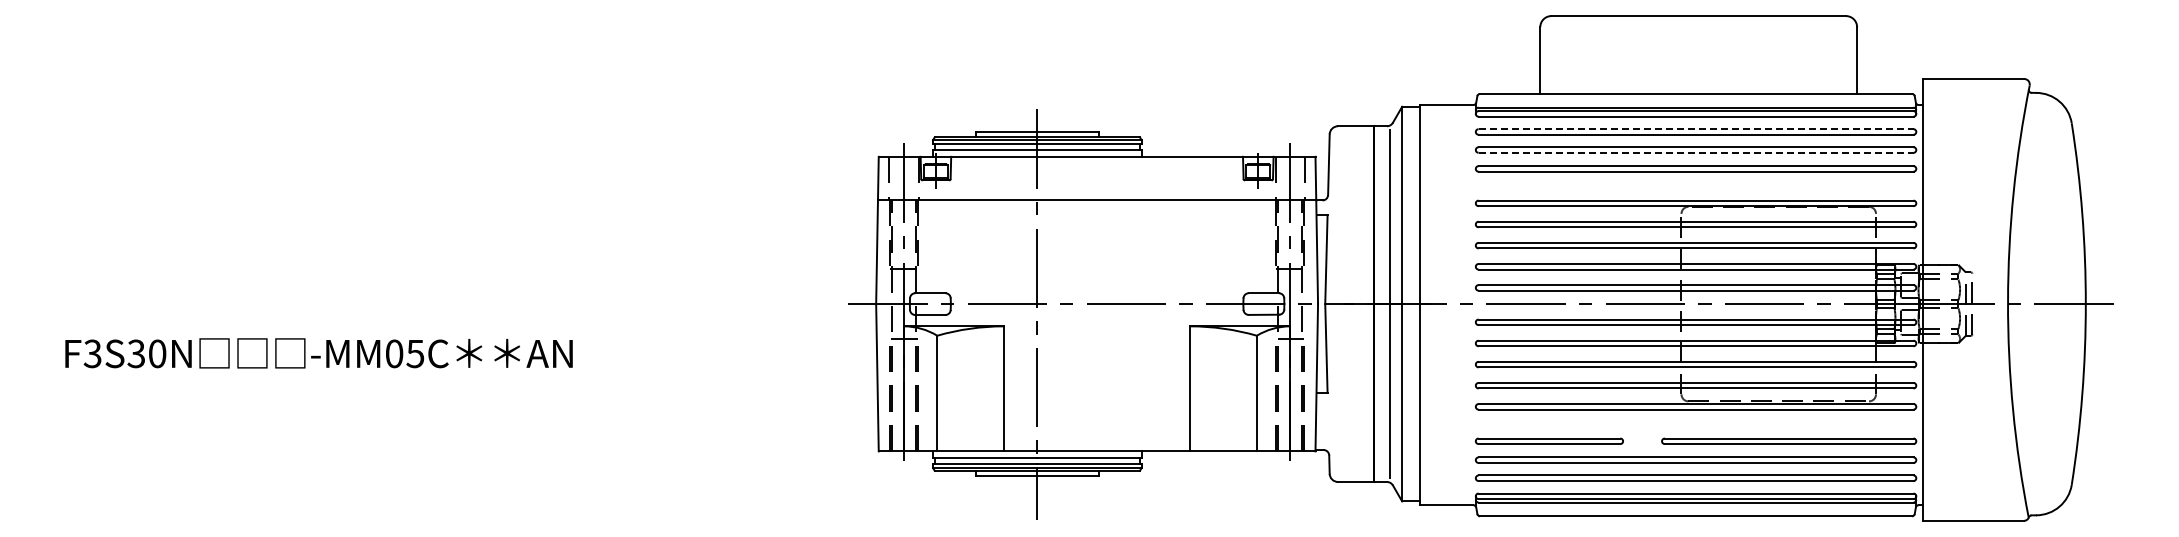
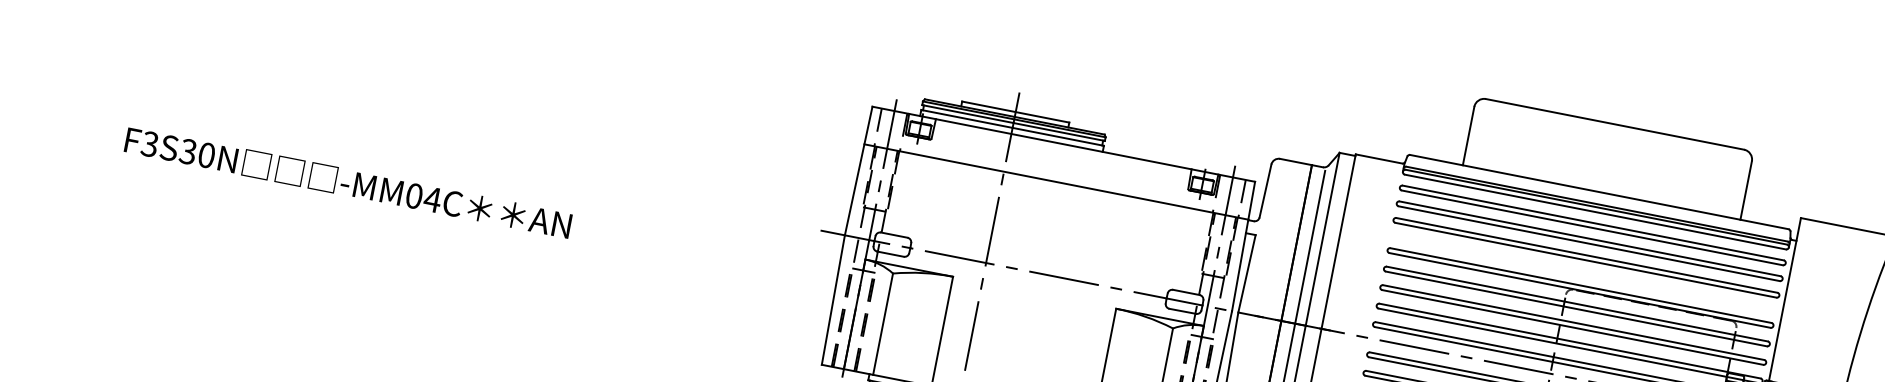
line: (1696, 129) -> (1593, 223), dashed -> solid
line: (1696, 152) -> (1589, 243), dashed -> solid
text: (414, 354) -> (431, 200), -MM05C -> -MM04C

